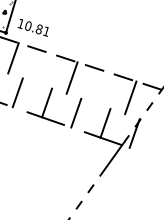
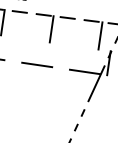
line: (17, 92) -> (11, 48), removed
line: (47, 102) -> (36, 52), removed
line: (76, 112) -> (60, 55), removed
line: (105, 123) -> (84, 59), removed

